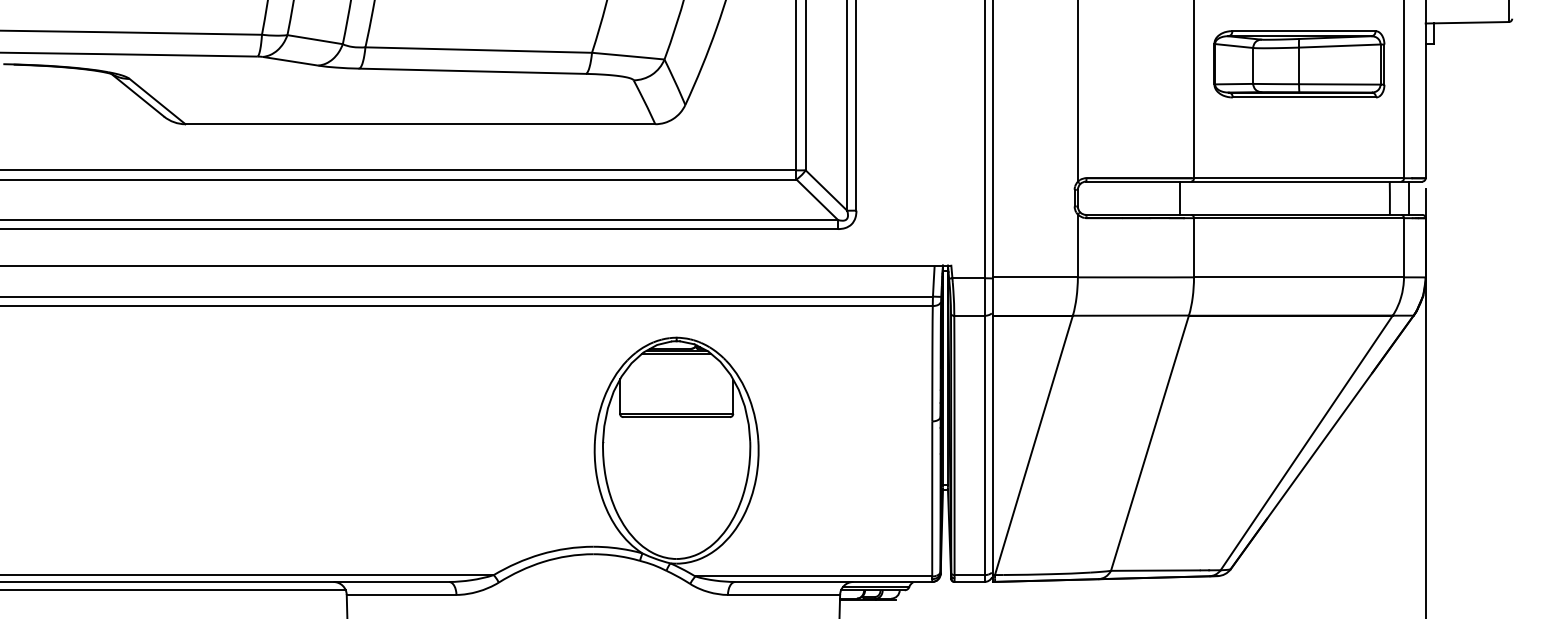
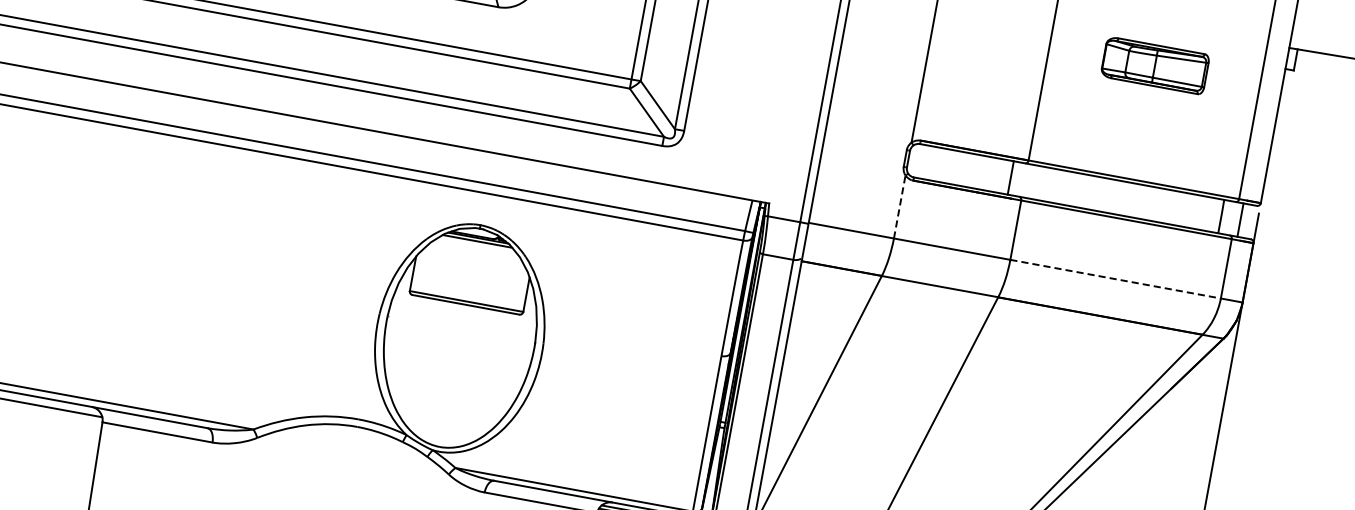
part: (1299, 64) -> (1155, 65), size x0.6
line: (1077, 245) -> (899, 206), solid -> dashed
line: (1299, 277) -> (1116, 279), solid -> dashed

